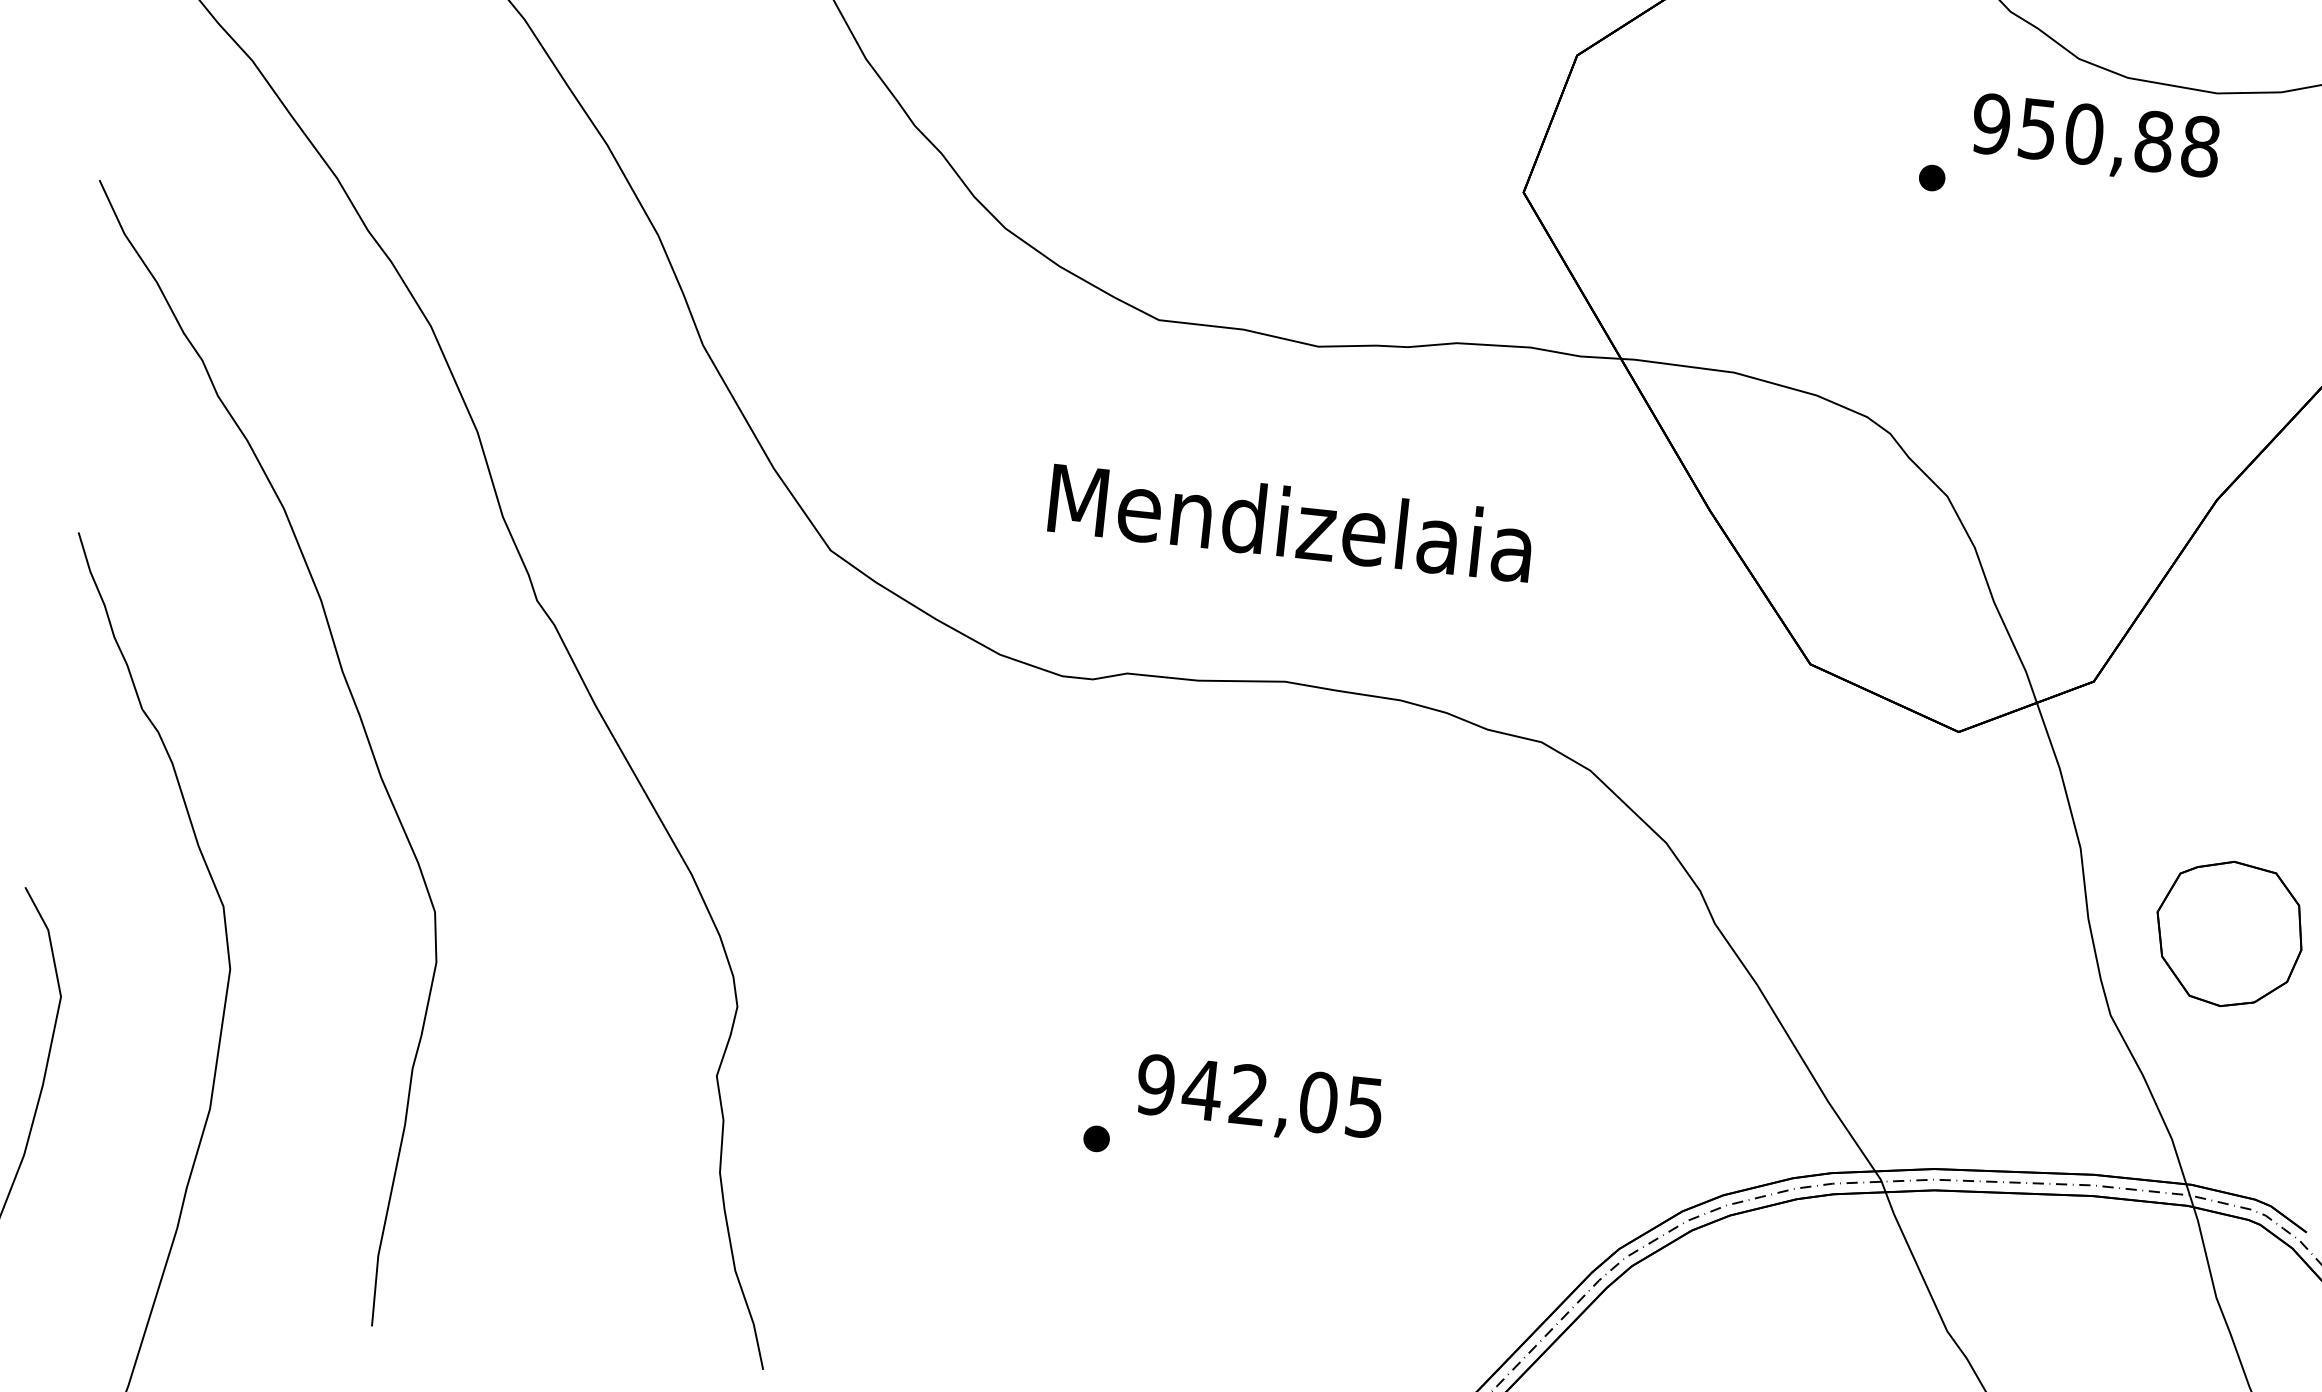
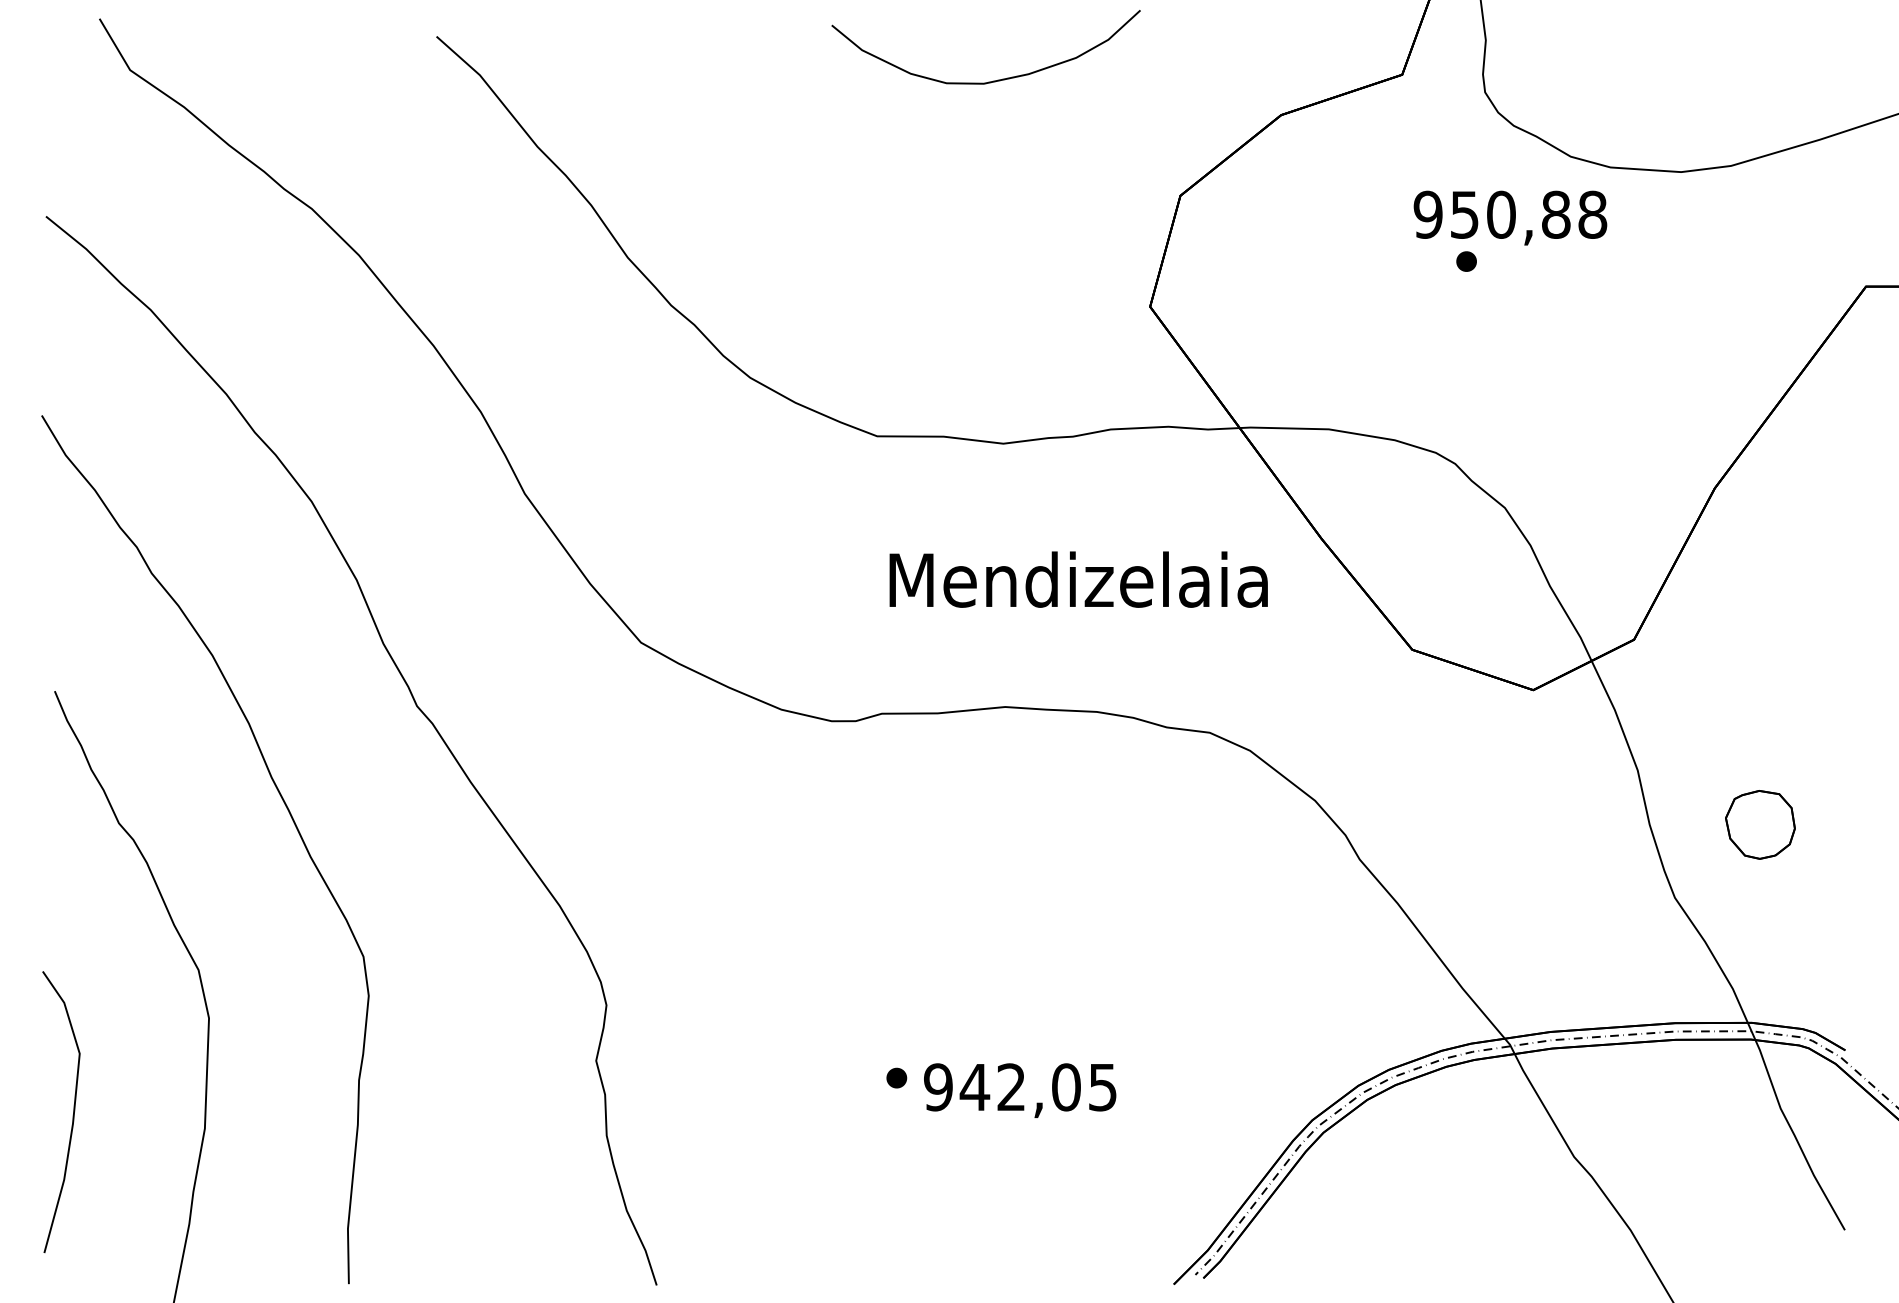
text: (2095, 138) -> (1510, 217), moved
text: (1290, 522) -> (1078, 579), moved
part: (2229, 933) -> (1760, 824), size x0.6
text: (1259, 1100) -> (1020, 1090), moved

